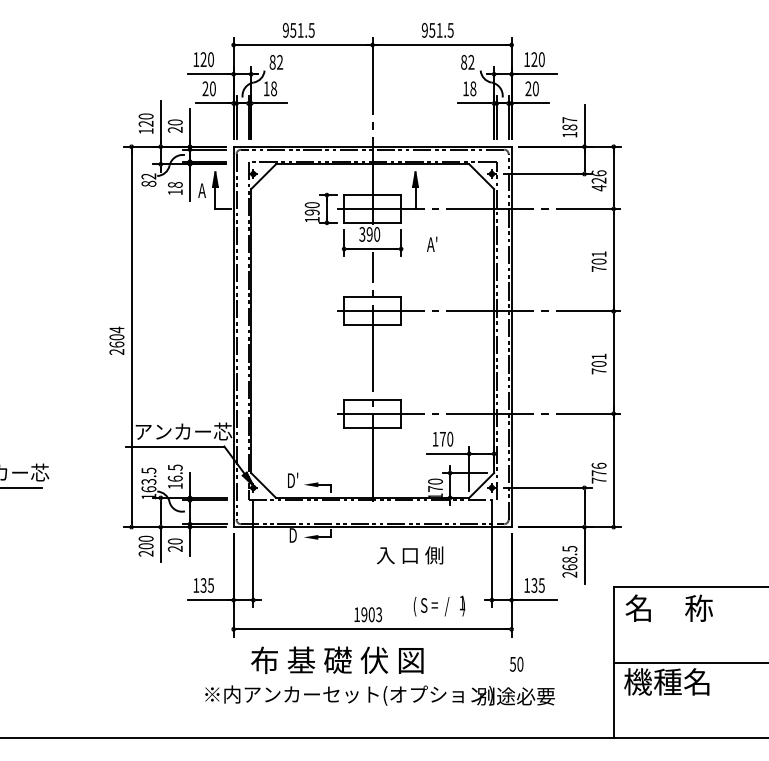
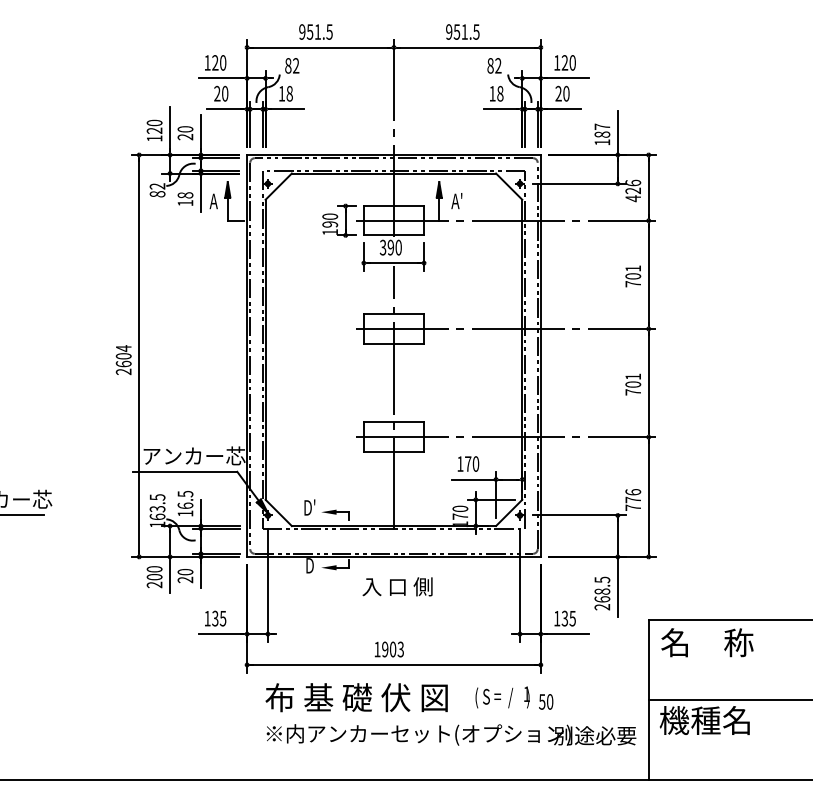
text: (432, 243) -> (457, 200), moved
text: (410, 555) -> (398, 586), moved
text: (439, 605) -> (502, 696), moved
text: (379, 695) -> (450, 734), moved

